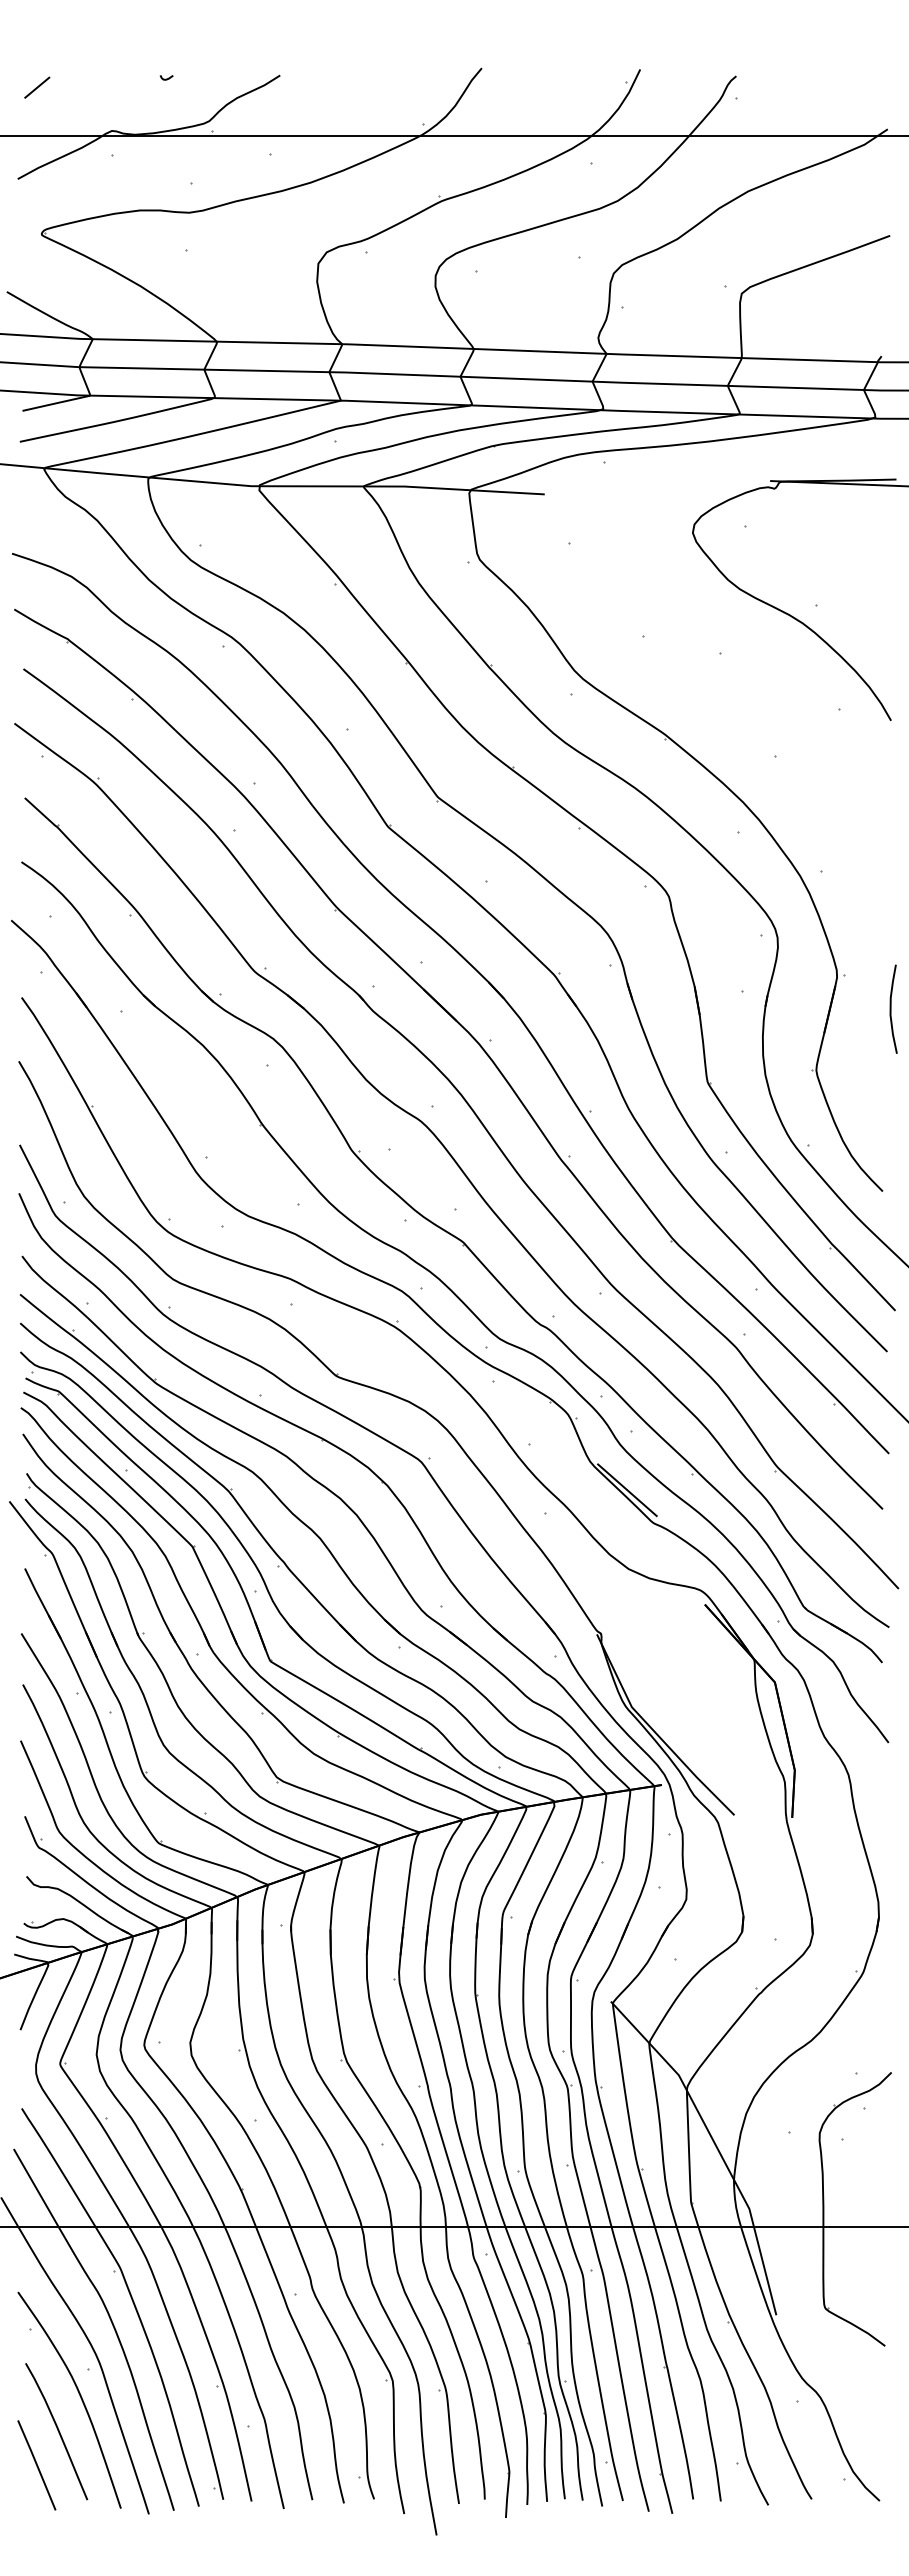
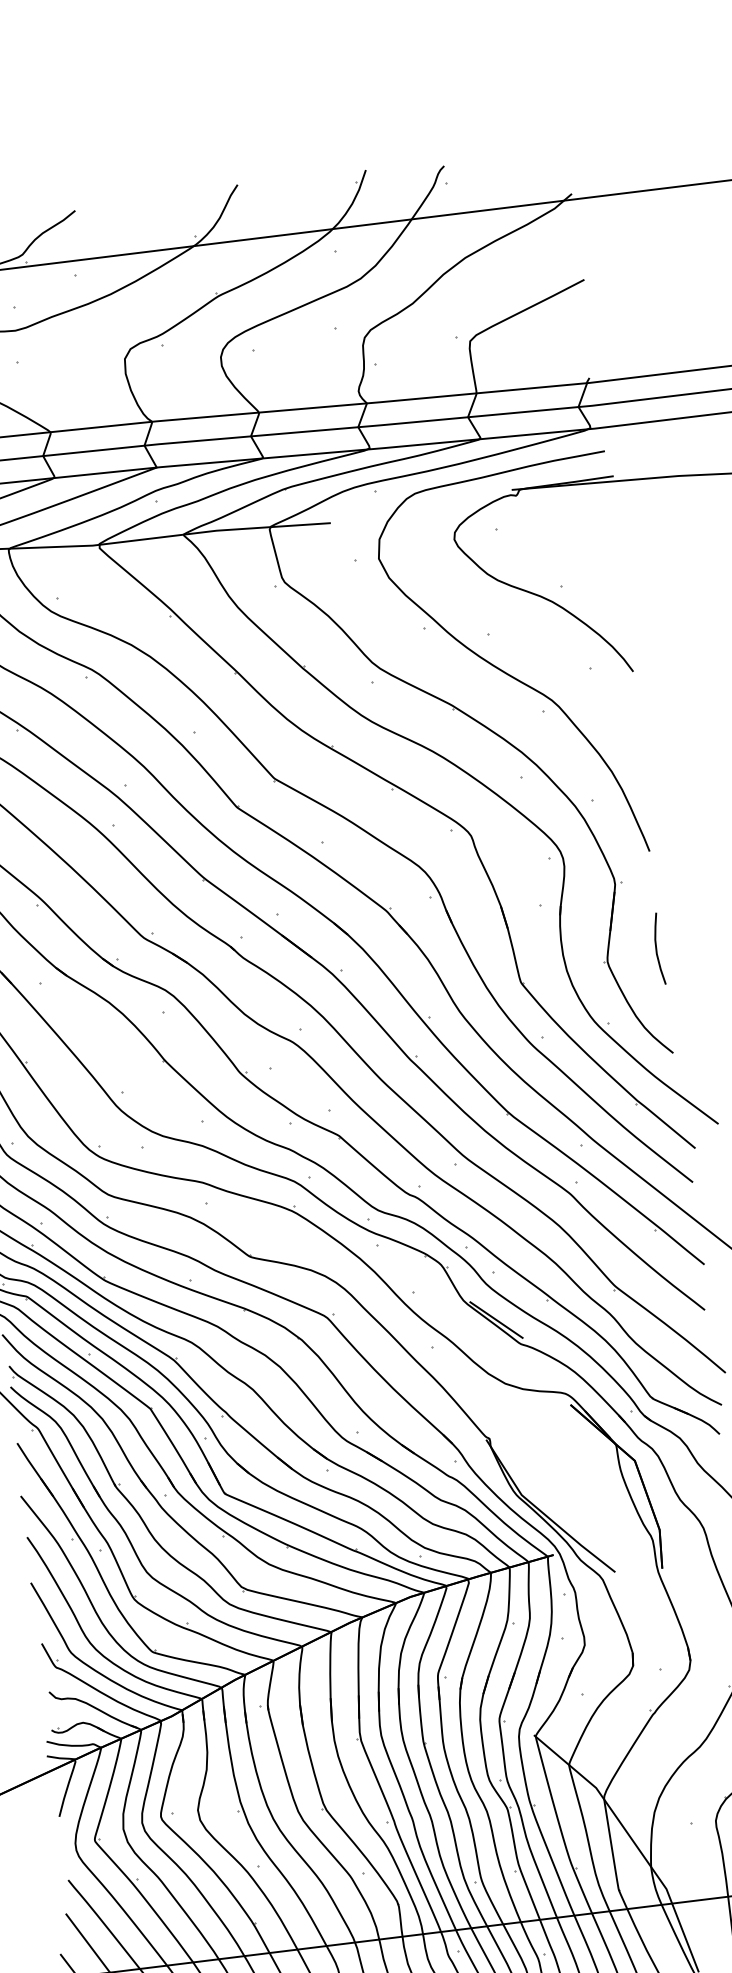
curve: (736, 702) -> (506, 672), added
curve: (891, 1008) -> (656, 948), moved

